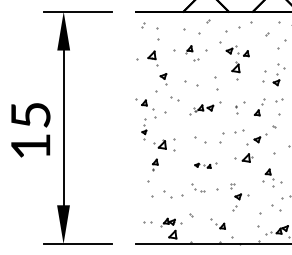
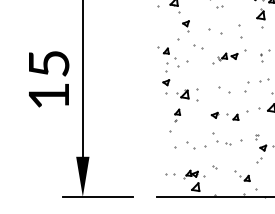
part: (144, 129) -> (166, 78), size x1.43
part: (205, 165) -> (229, 115), size x1.67
part: (198, 187) -> (222, 138), size x1.43

